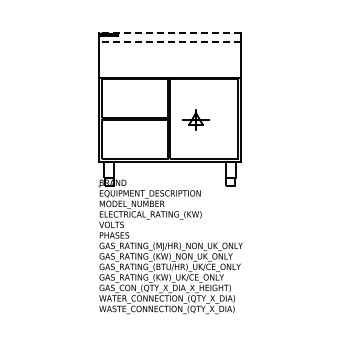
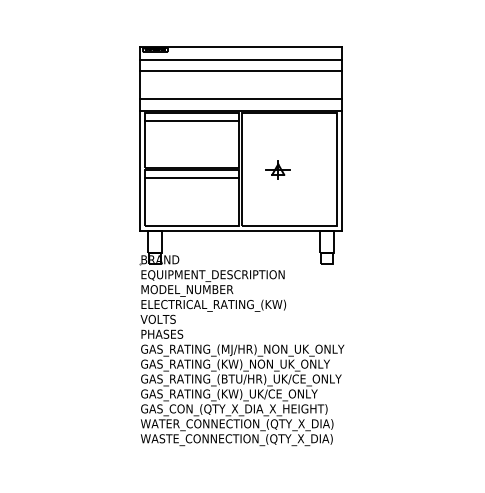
line: (169, 33) -> (240, 47), dashed -> solid
line: (169, 41) -> (240, 59), dashed -> solid
line: (169, 49) -> (240, 70), added
line: (169, 69) -> (240, 98), added
line: (135, 84) -> (192, 120), added
part: (196, 119) -> (278, 169), size x0.62
line: (135, 125) -> (192, 178), added

